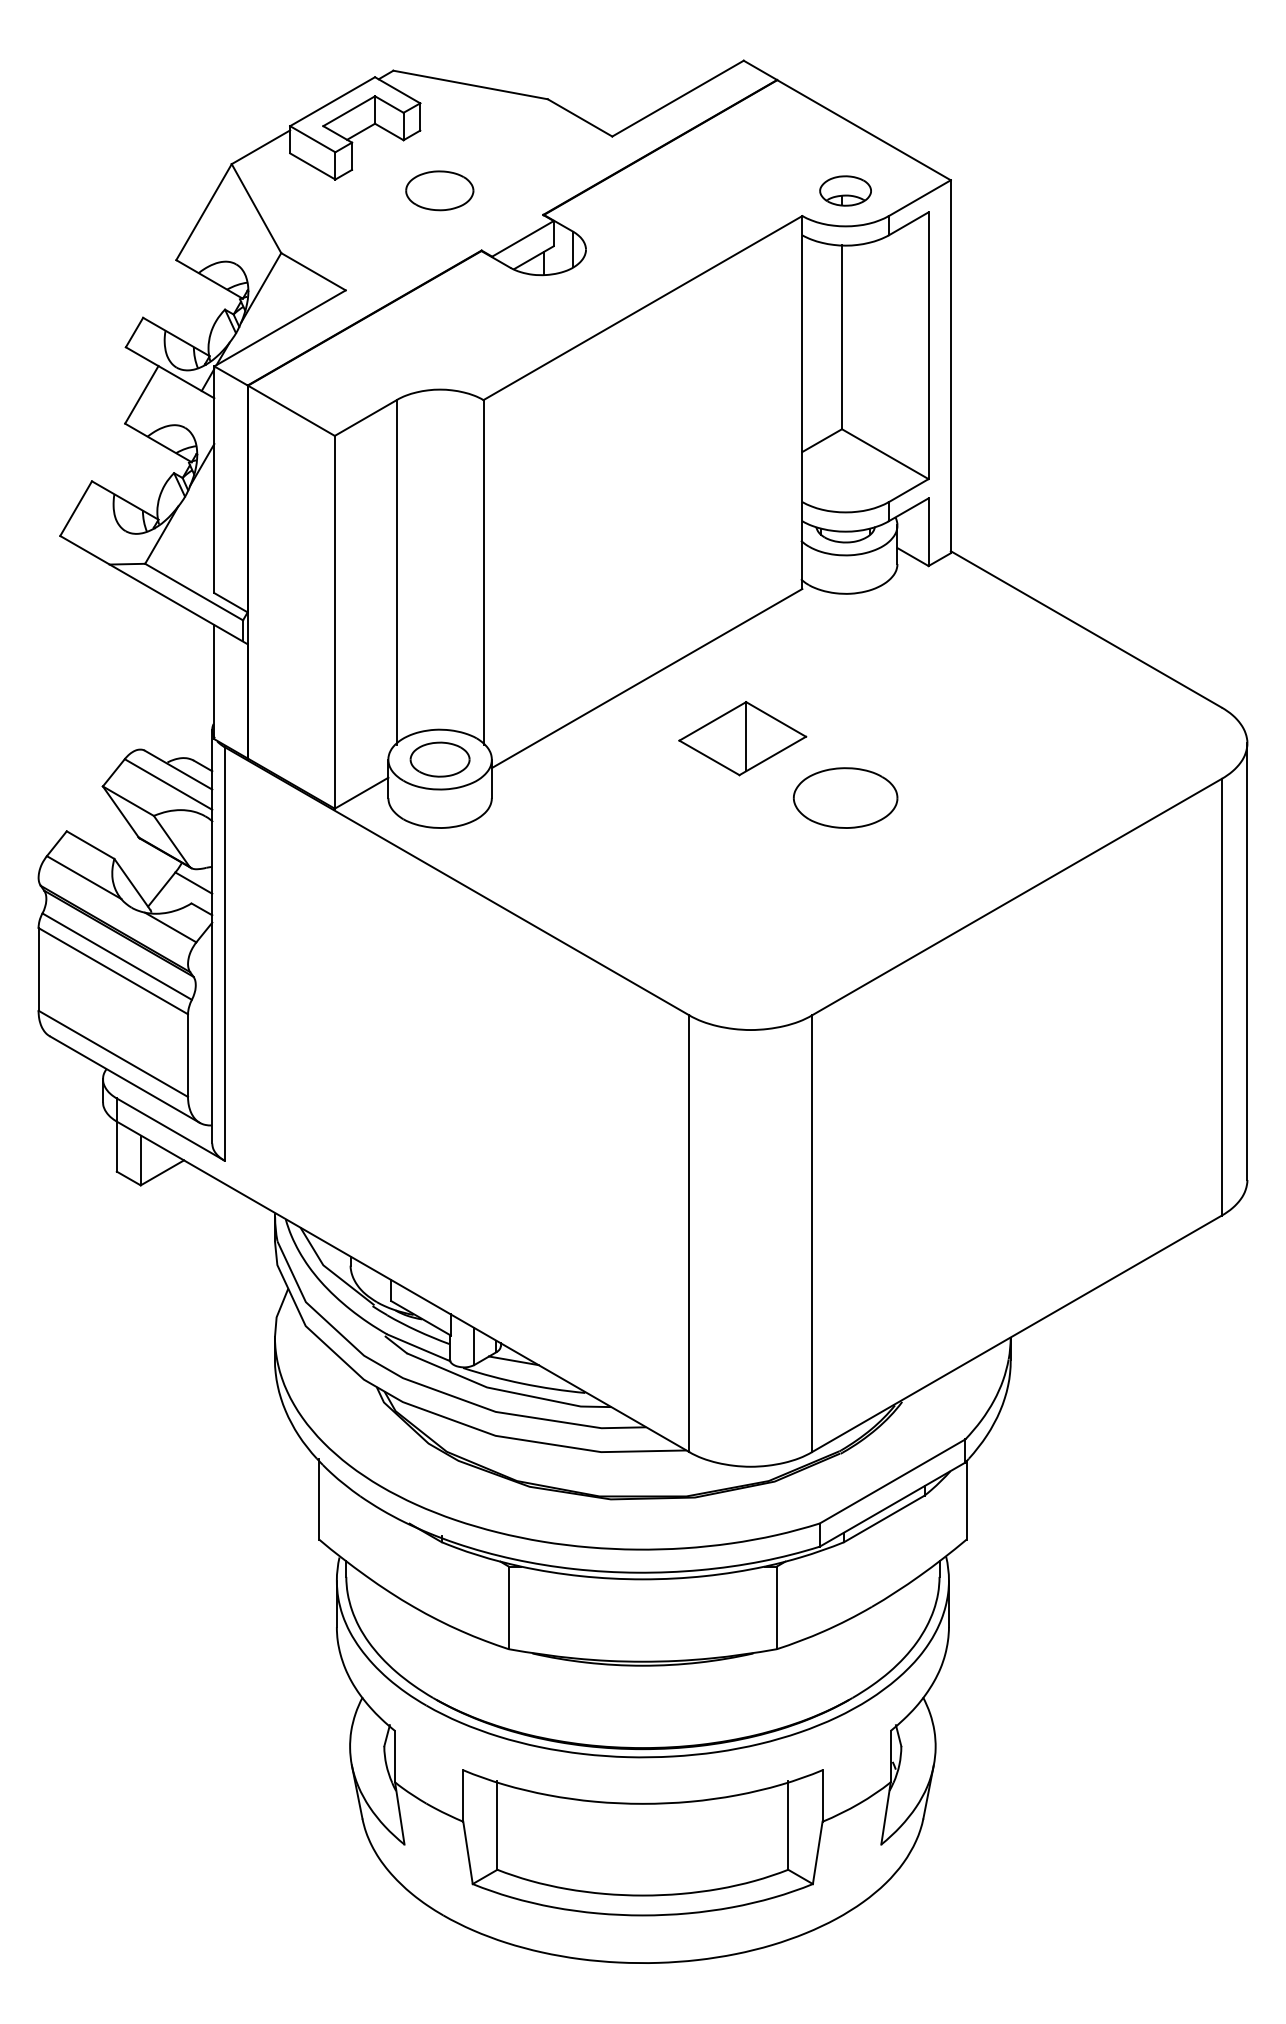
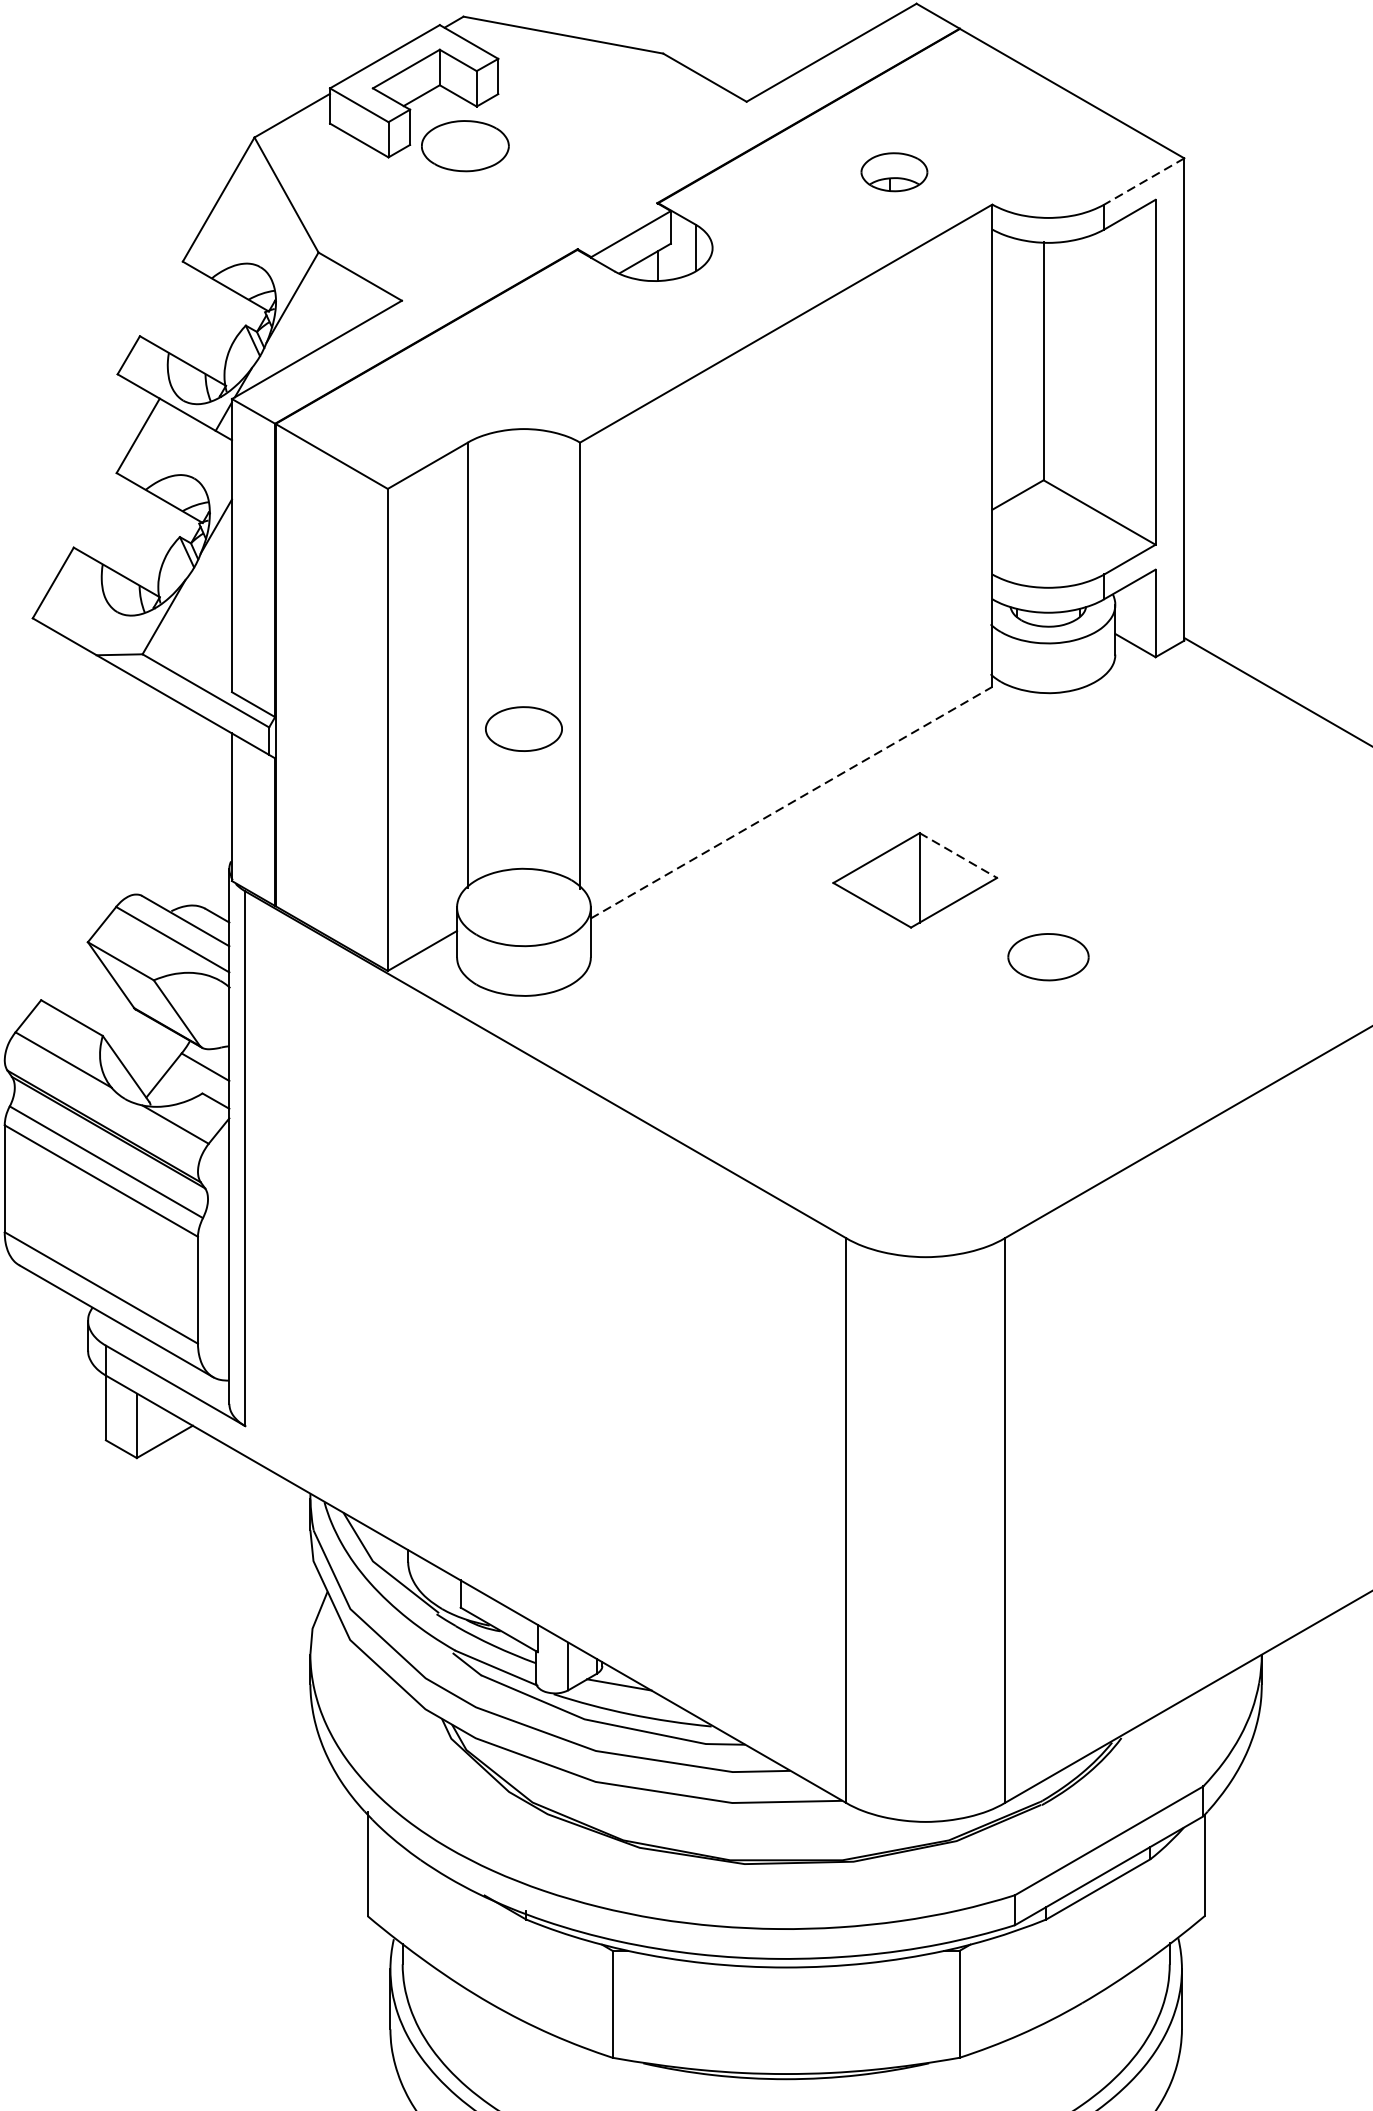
part: (439, 190) -> (464, 145), moved
part: (845, 190) -> (894, 171), moved
line: (919, 198) -> (1143, 181), solid -> dashed
line: (647, 678) -> (792, 802), solid -> dashed
line: (776, 719) -> (958, 855), solid -> dashed
part: (439, 759) -> (523, 728), moved
part: (845, 797) -> (1048, 956), size x0.6

